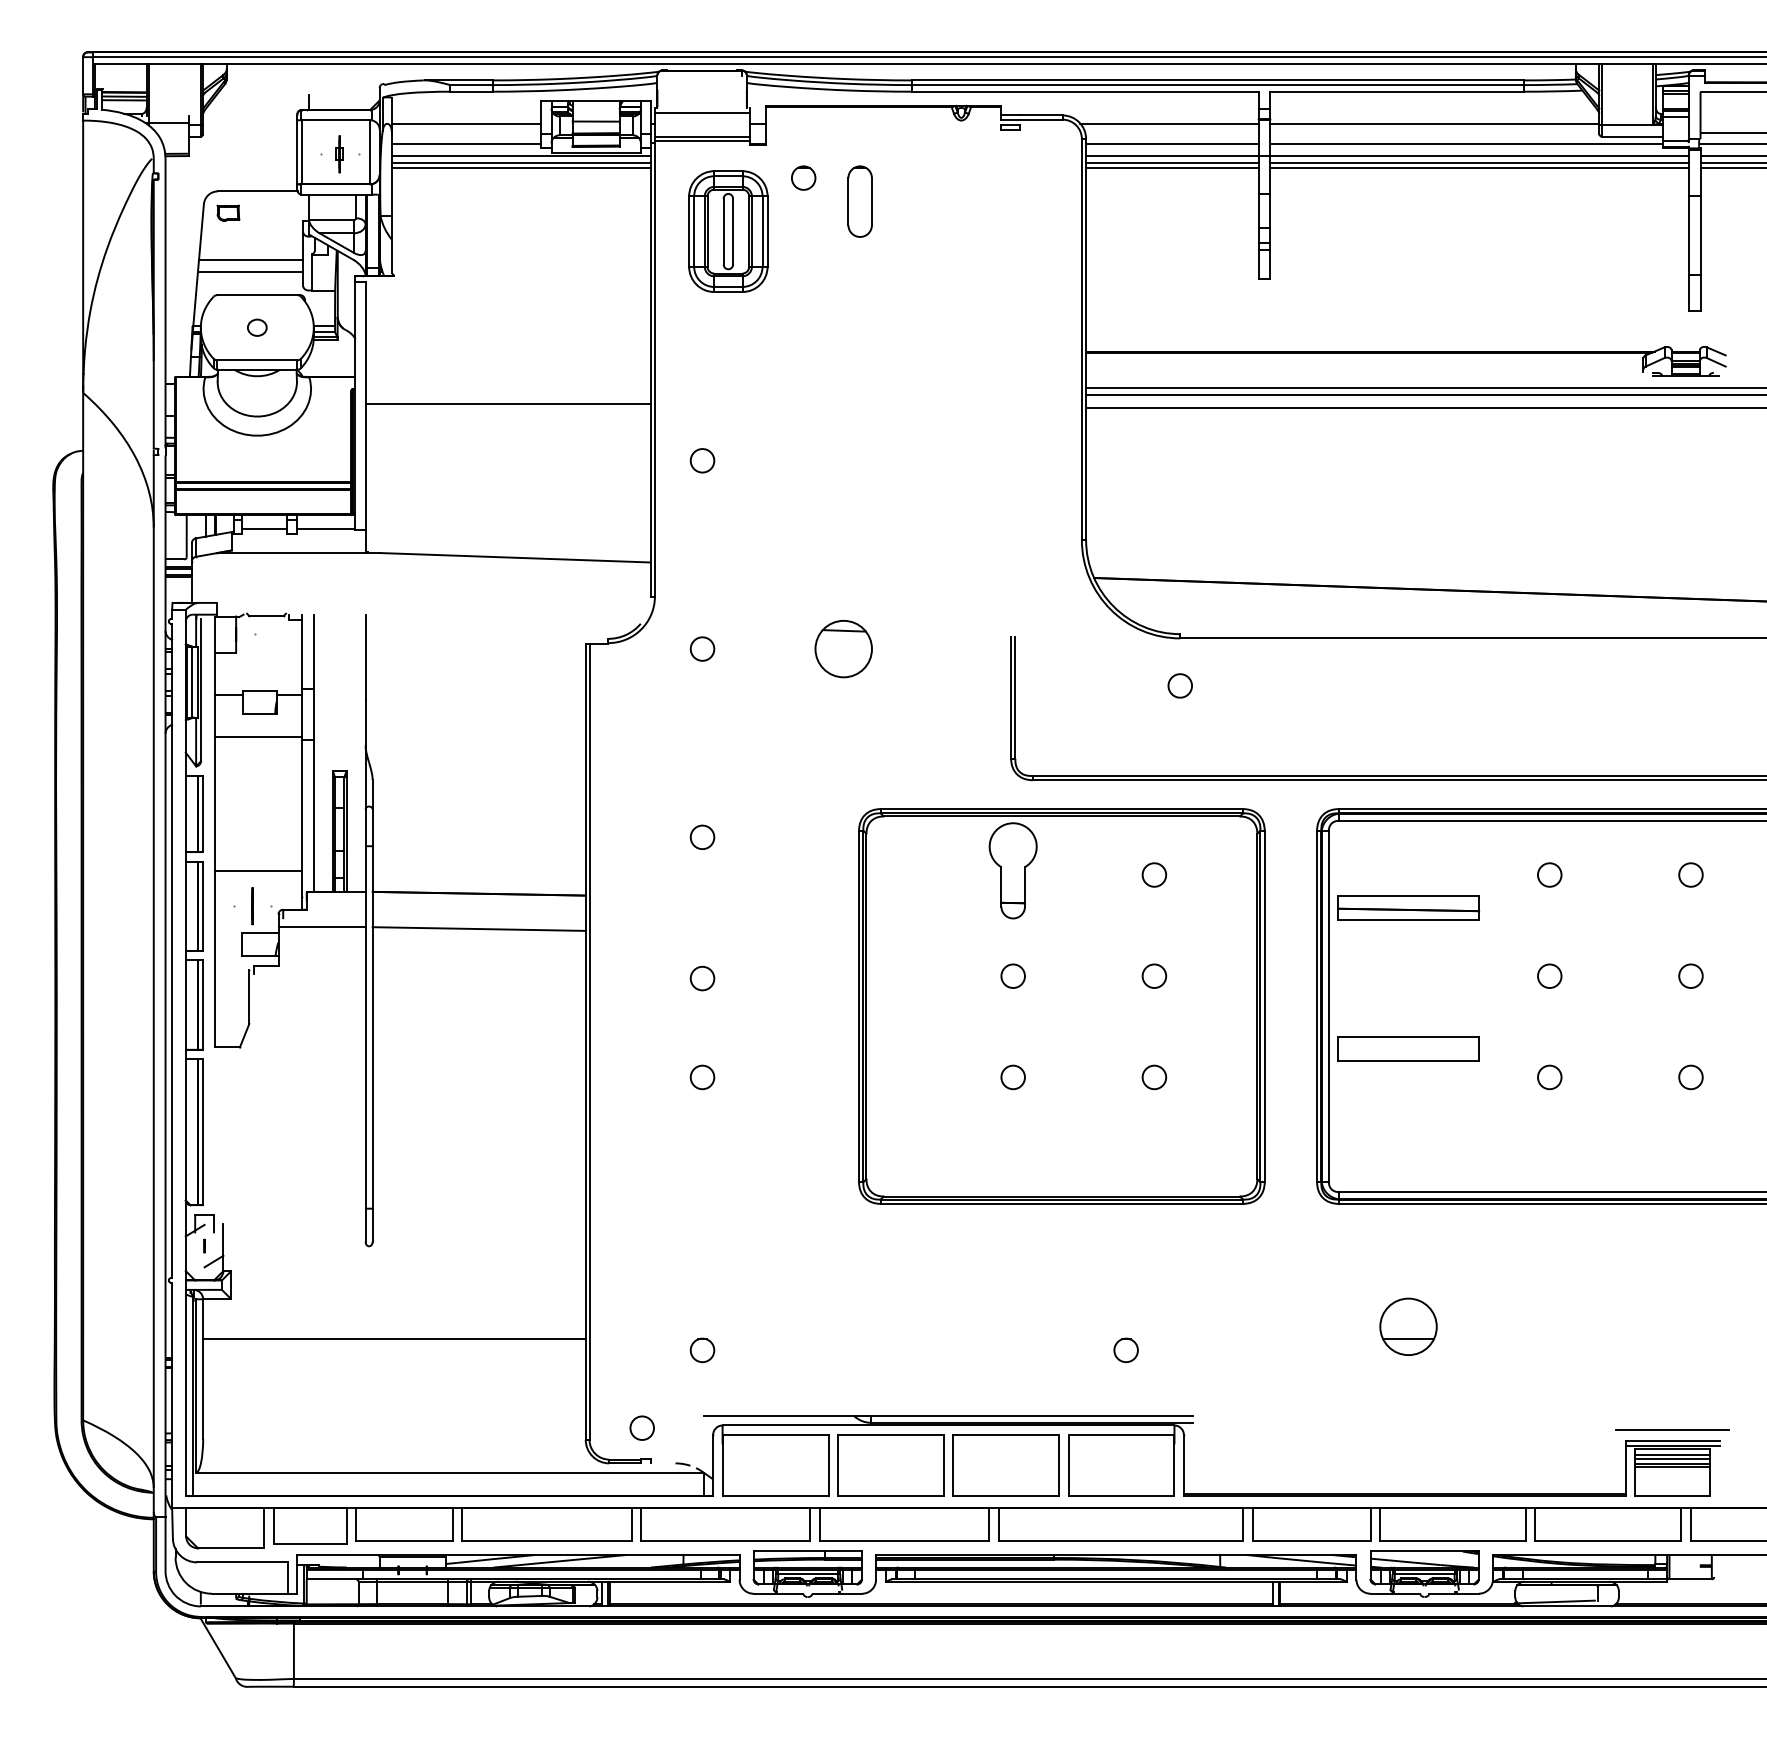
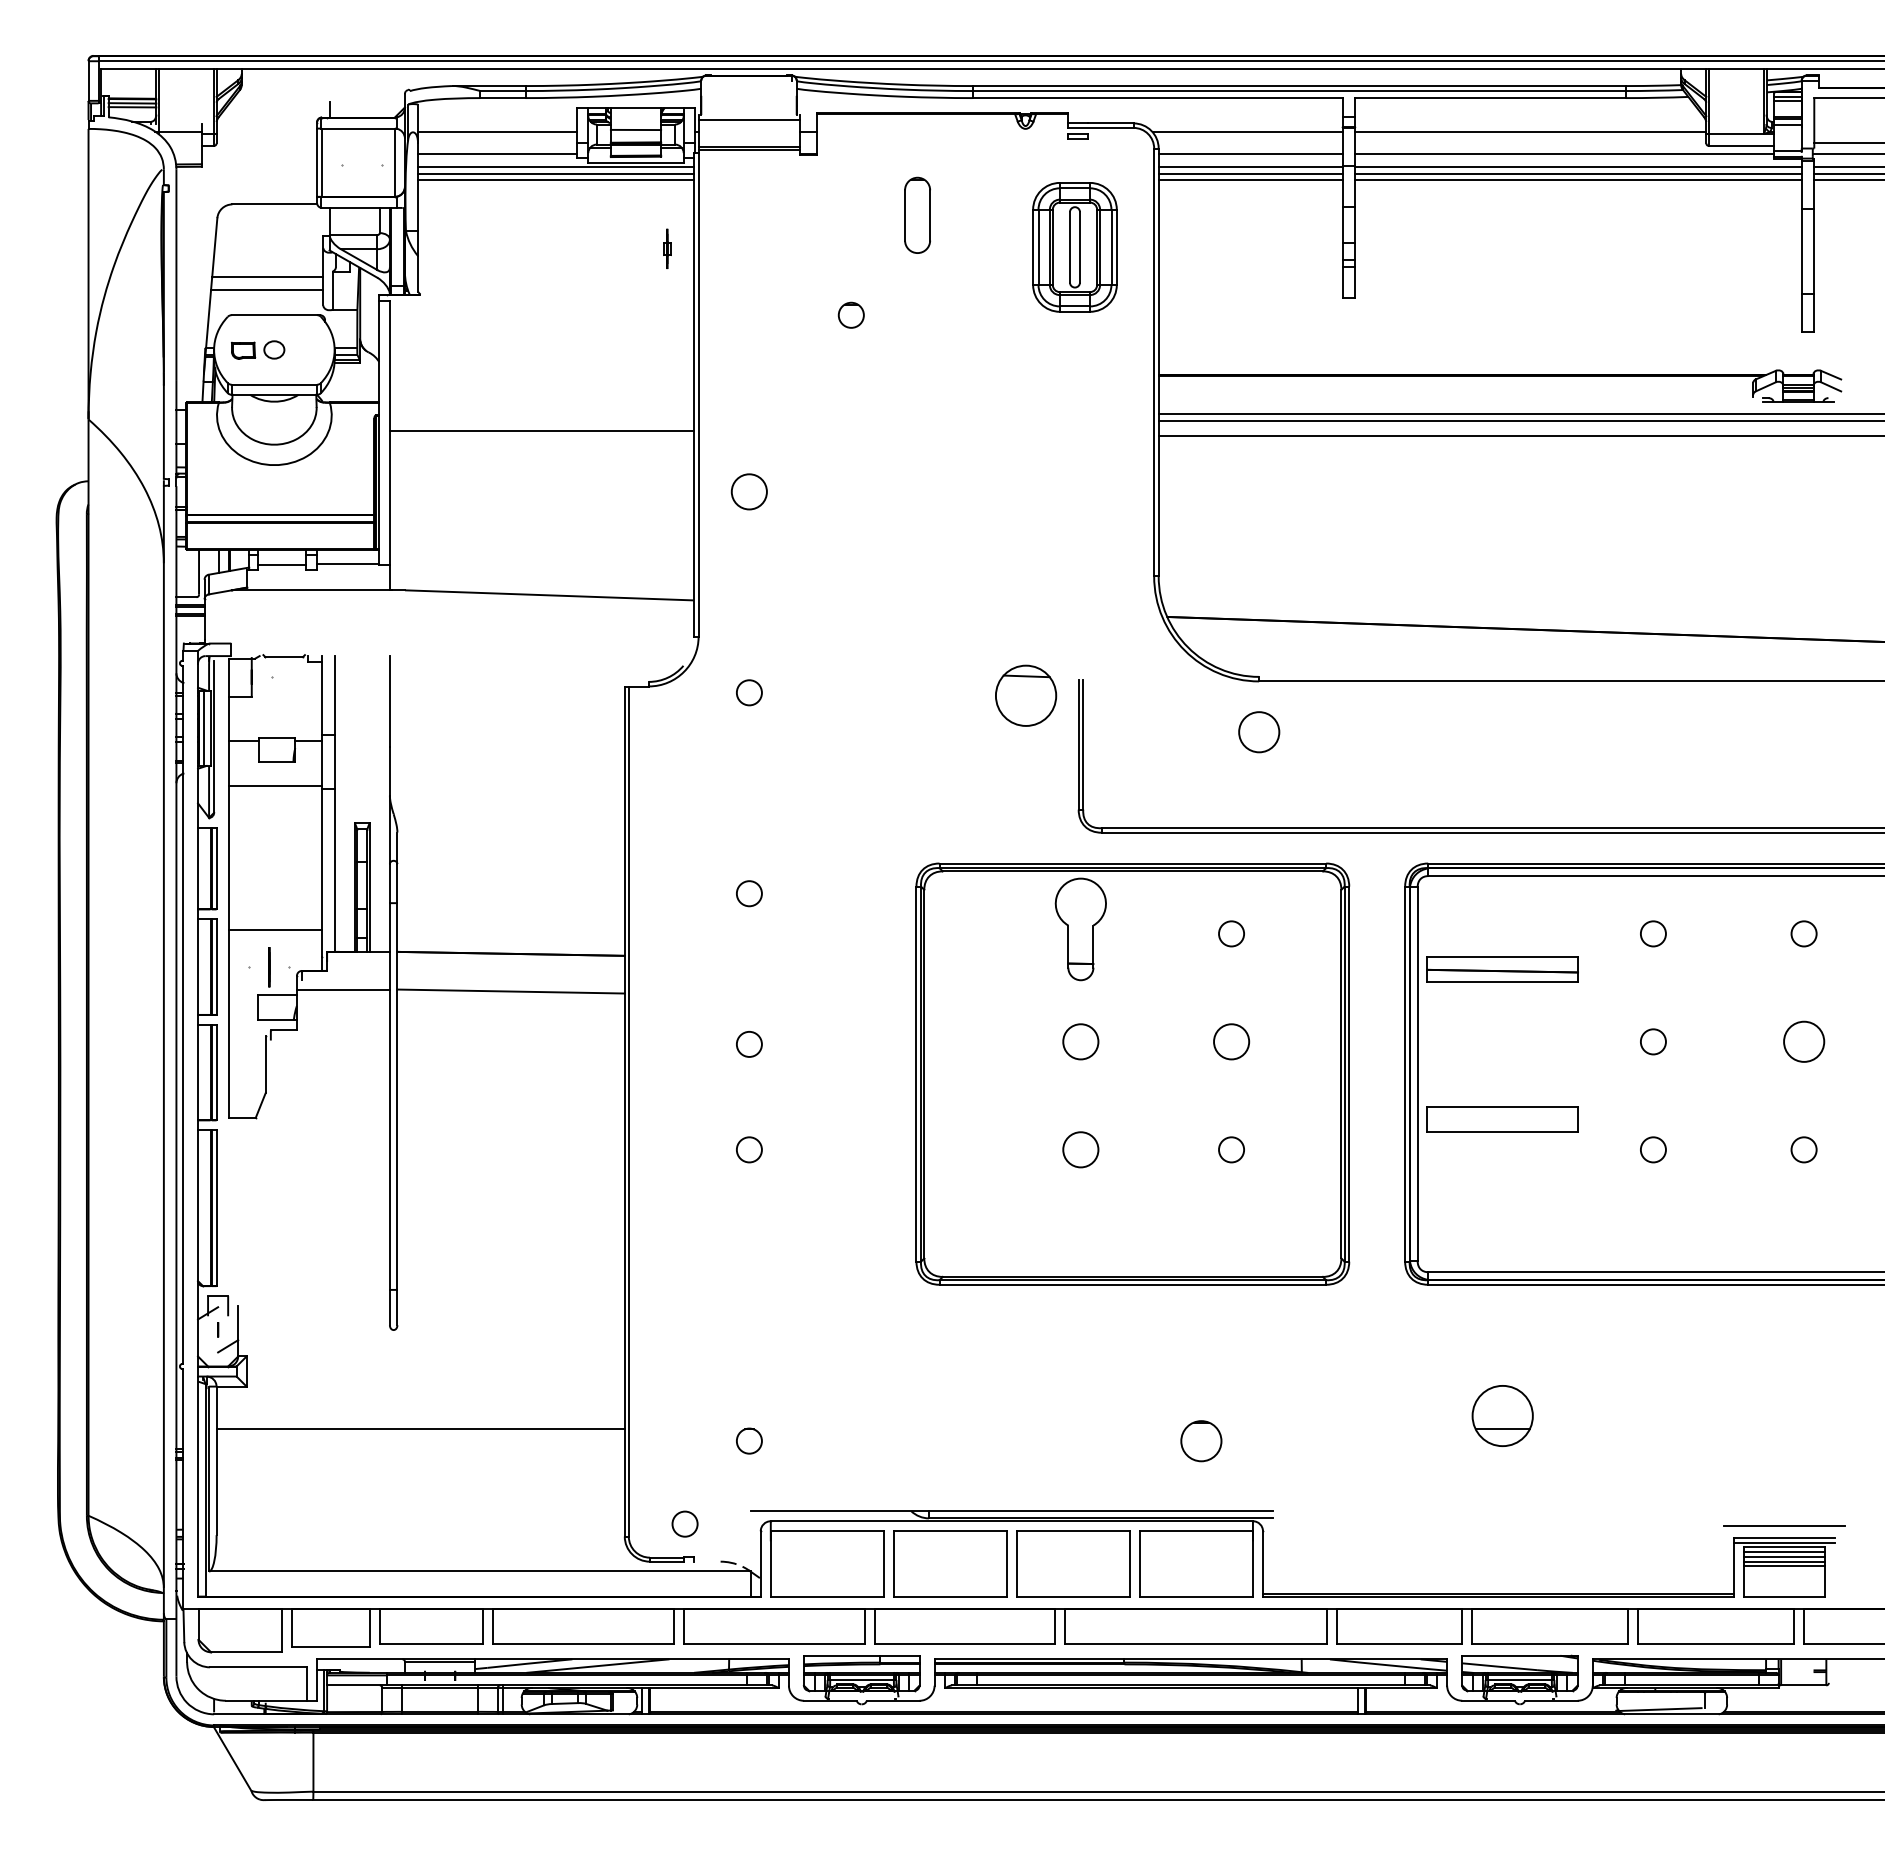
part: (339, 153) -> (667, 248), moved
part: (802, 177) -> (850, 314), moved
part: (228, 212) -> (243, 350), moved
part: (727, 231) -> (1074, 247), moved
circle: (702, 460) -> (749, 491), size x1.4
part: (844, 648) -> (1026, 695), moved
circle: (1179, 685) -> (1258, 731), size x1.6
circle: (1012, 975) -> (1080, 1041), size x1.4
circle: (1154, 975) -> (1231, 1041), size x1.4
circle: (1690, 975) -> (1803, 1041), size x1.6
circle: (1012, 1077) -> (1080, 1149), size x1.4
circle: (1126, 1349) -> (1201, 1440), size x1.6

